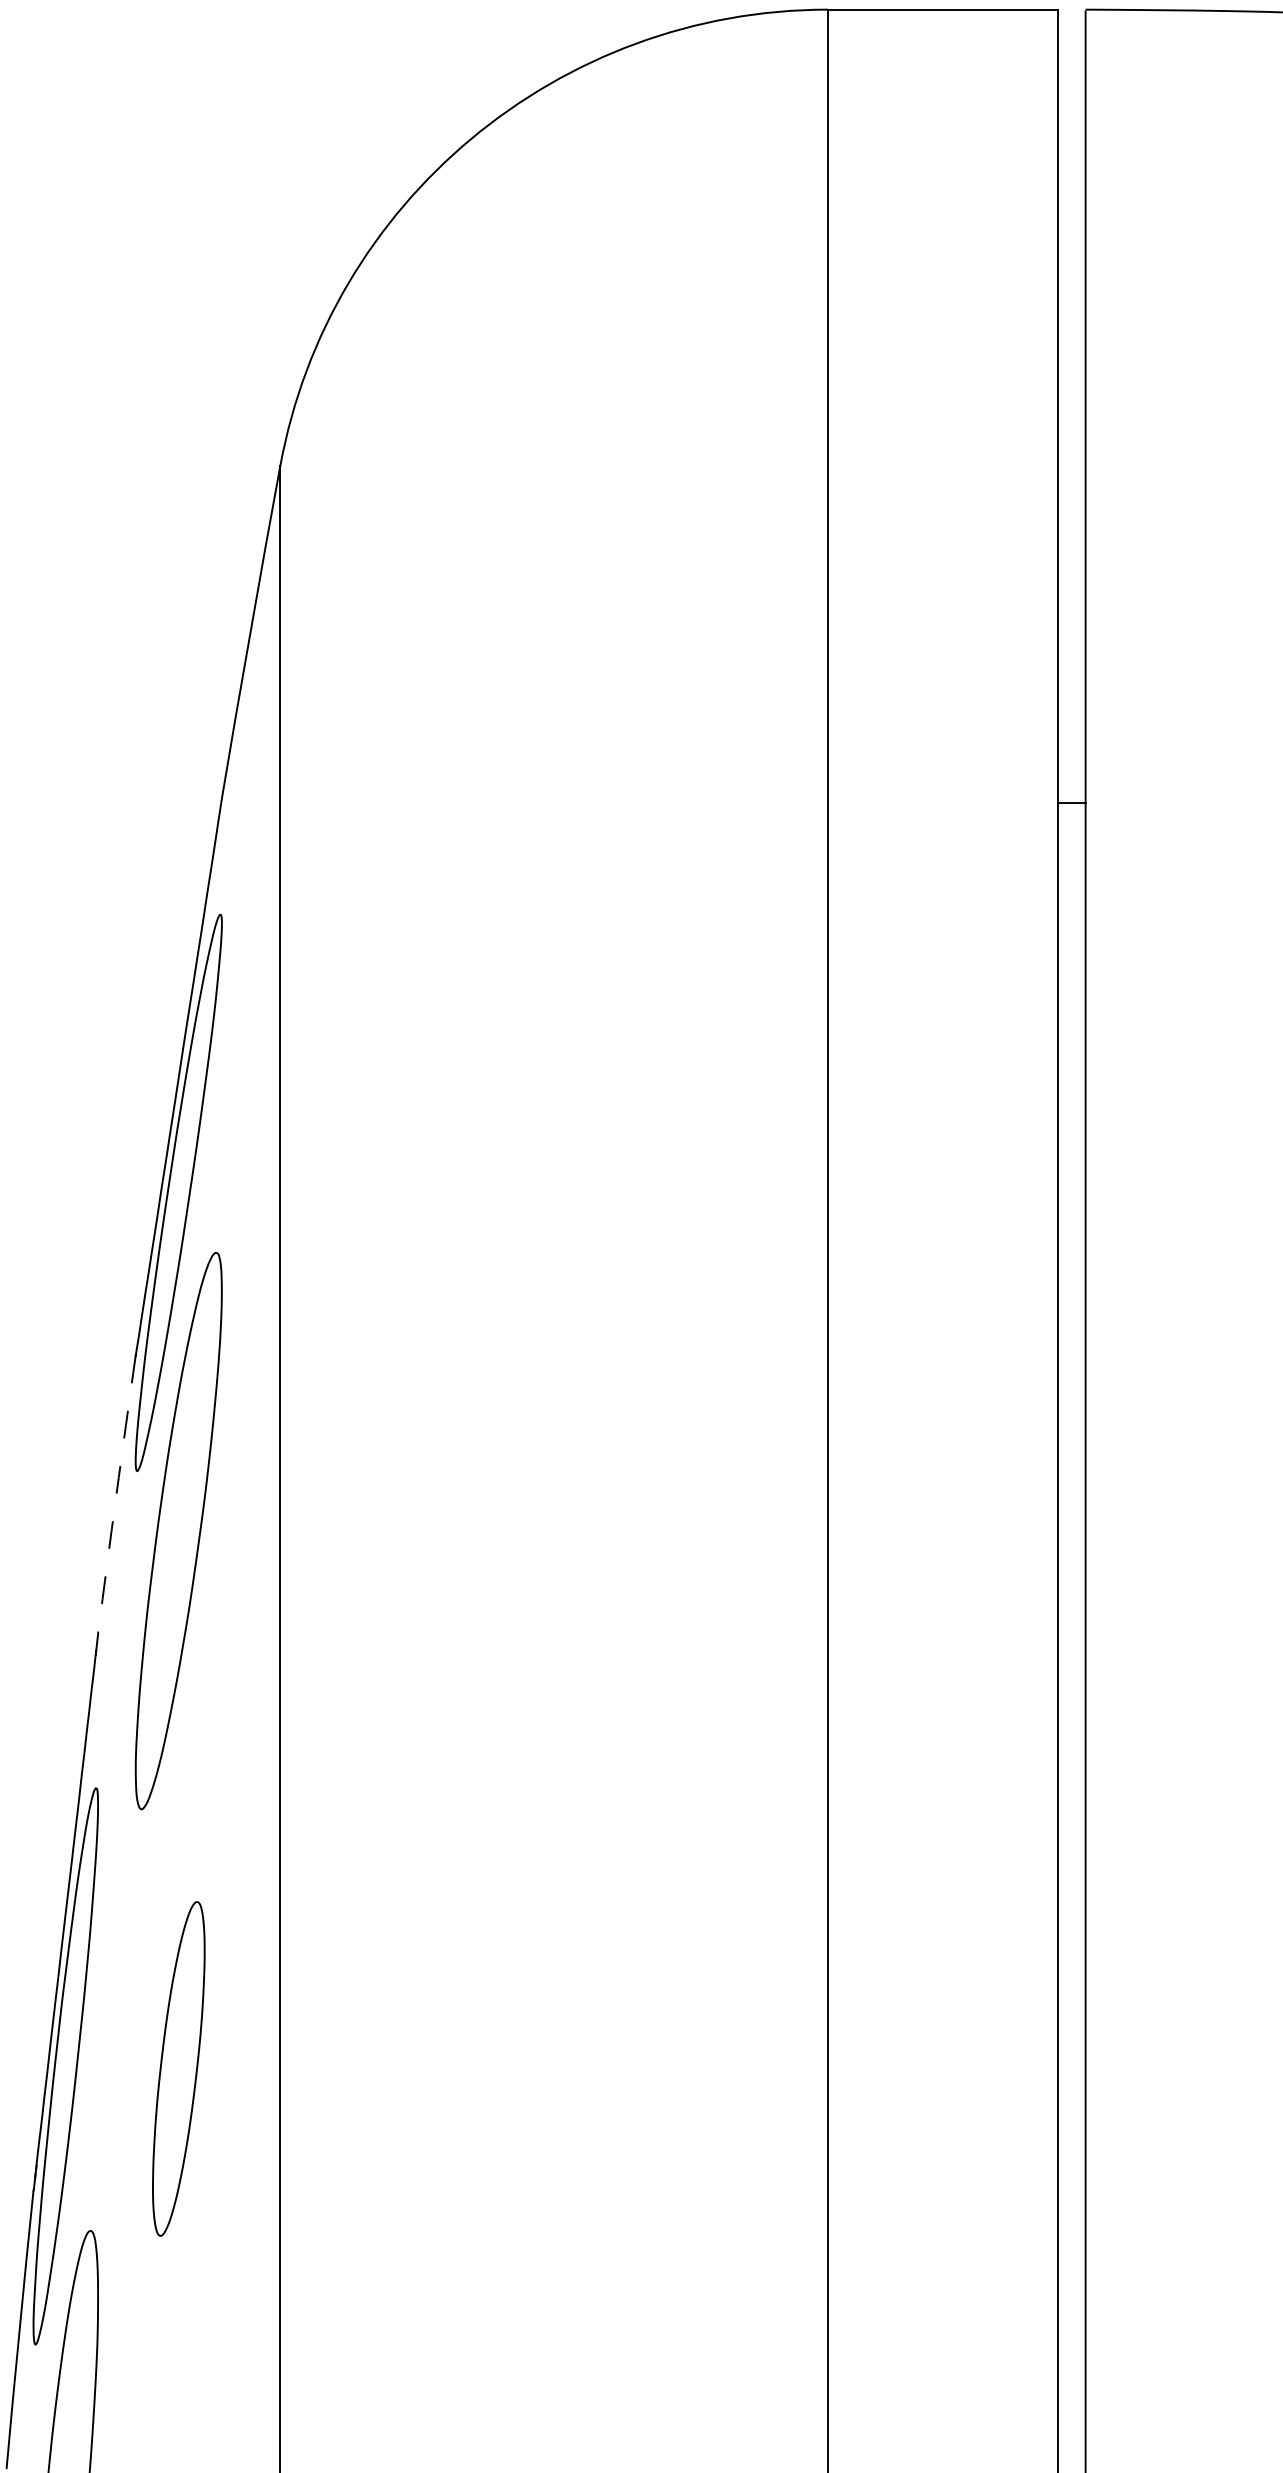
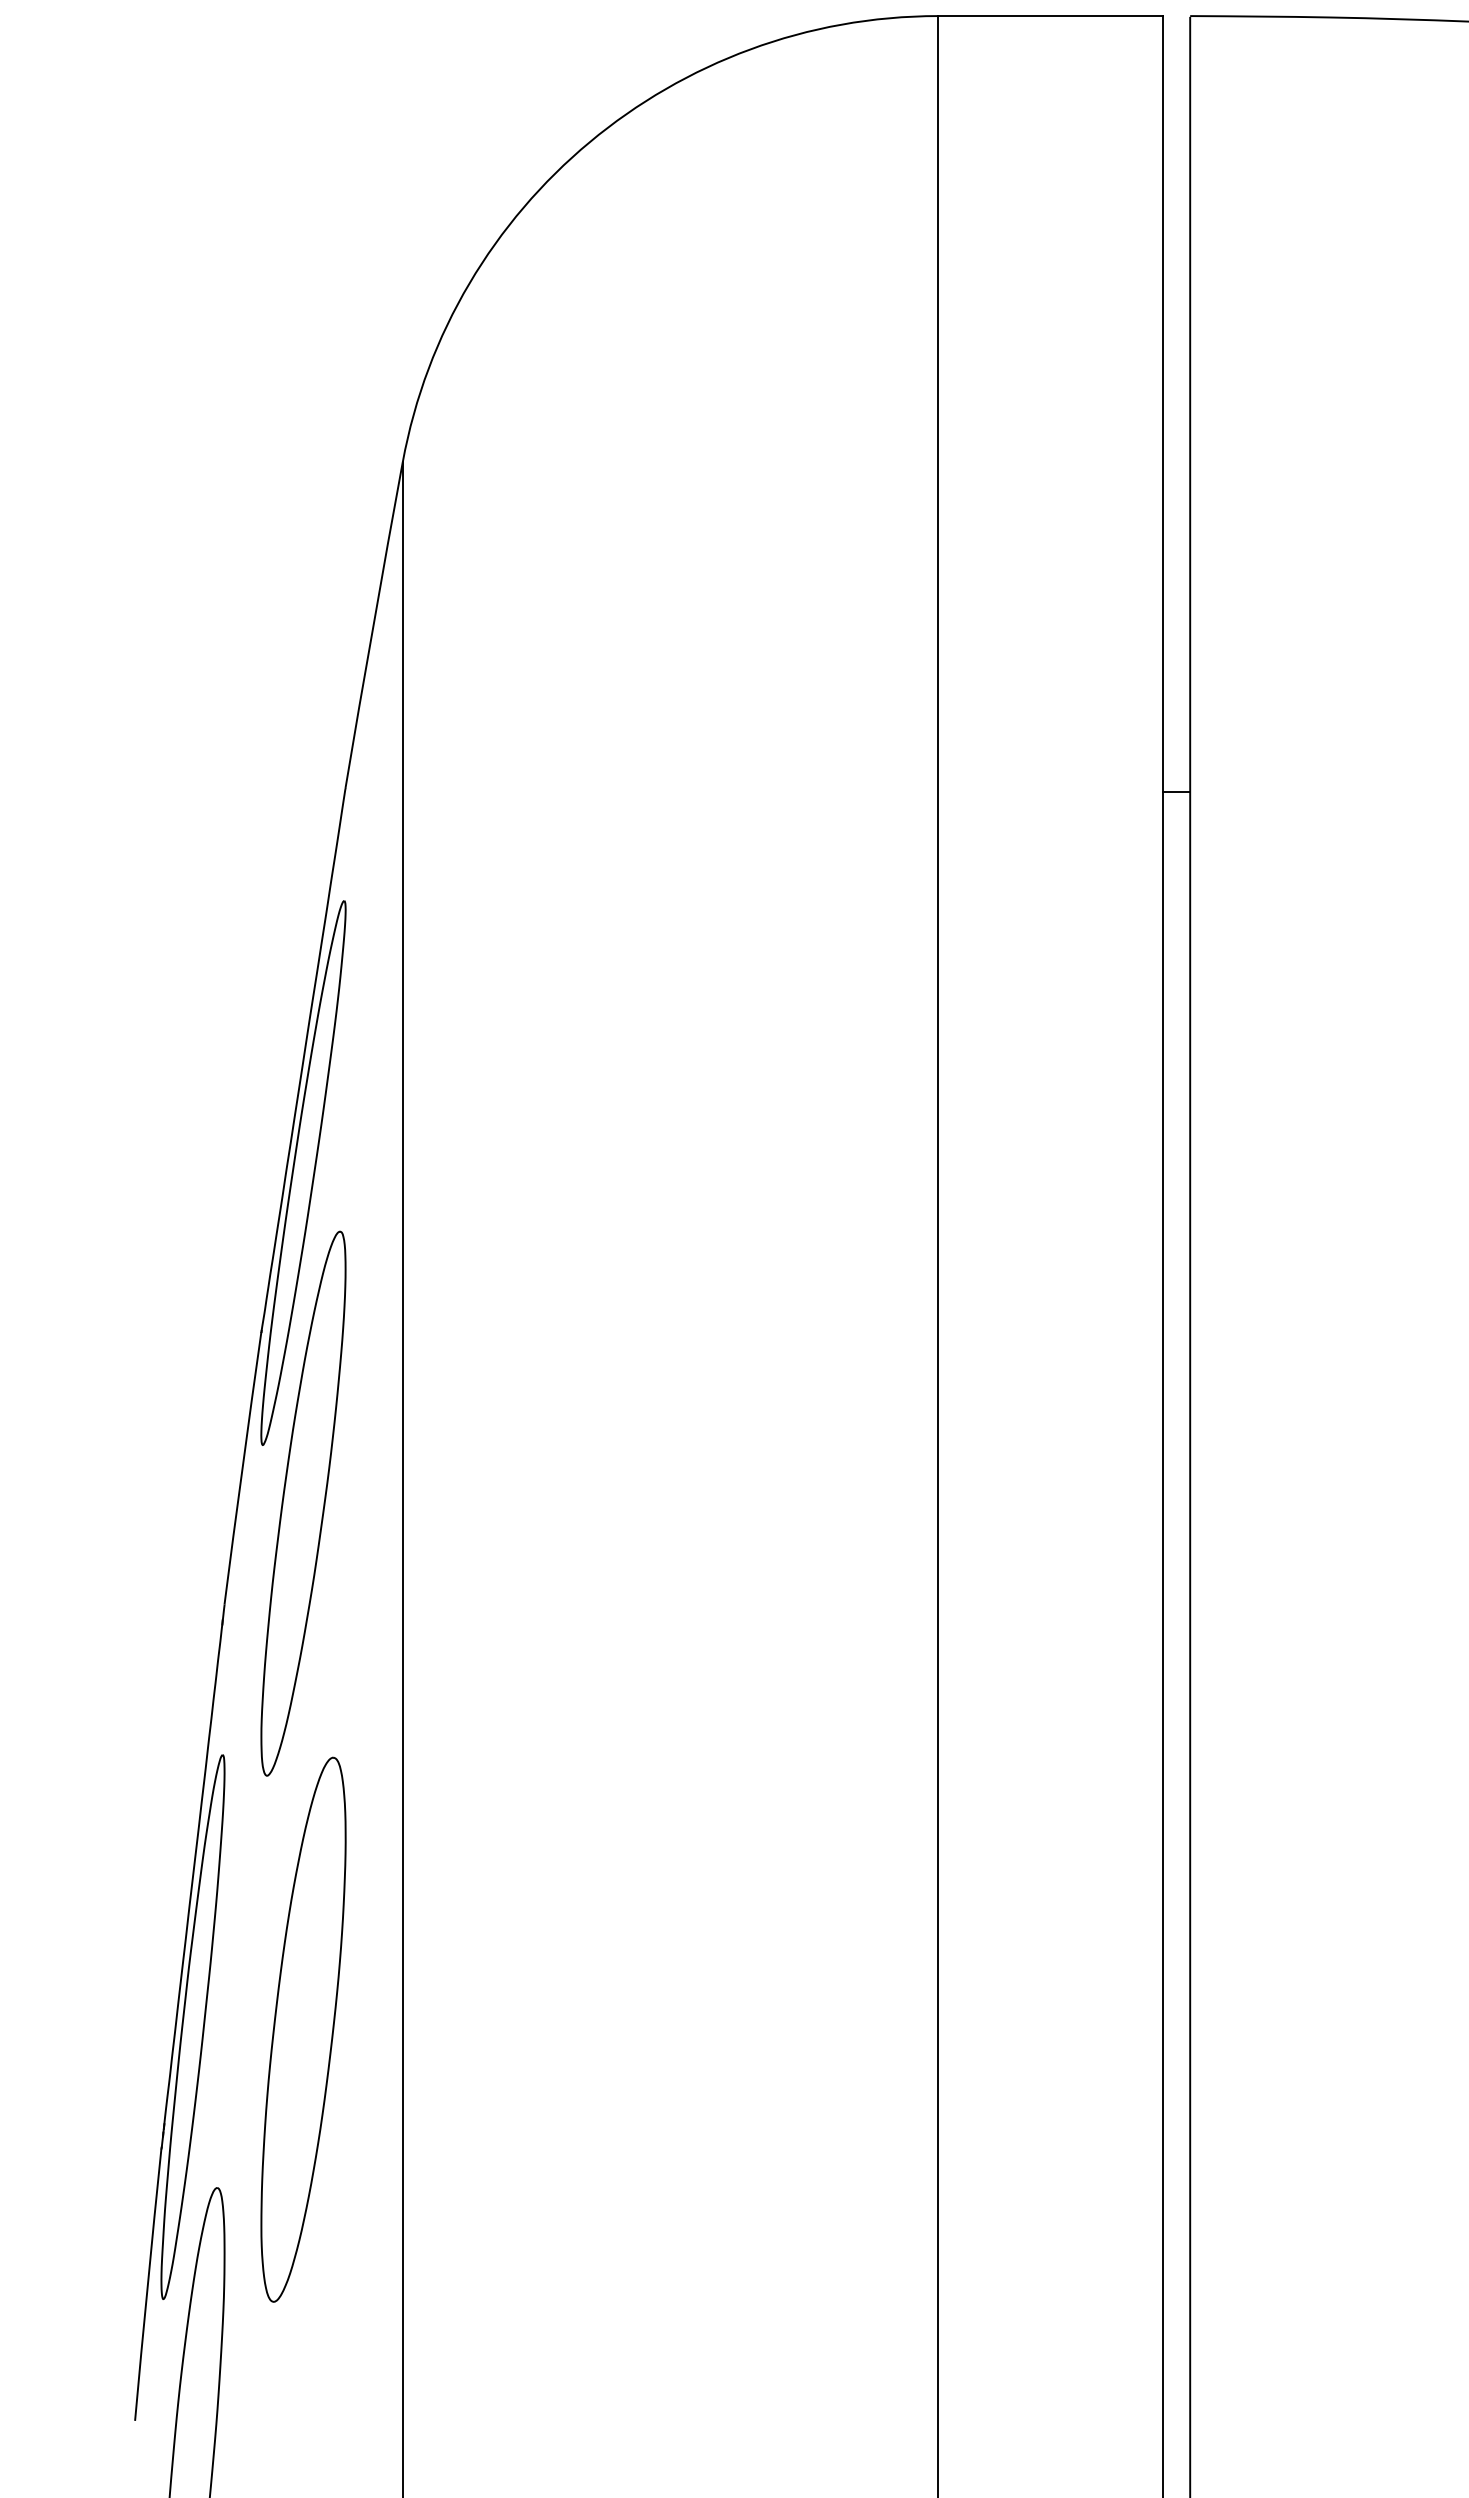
arc: (116, 1495) -> (242, 1468), dashed -> solid
part: (178, 2068) -> (303, 2029), size x1.67

